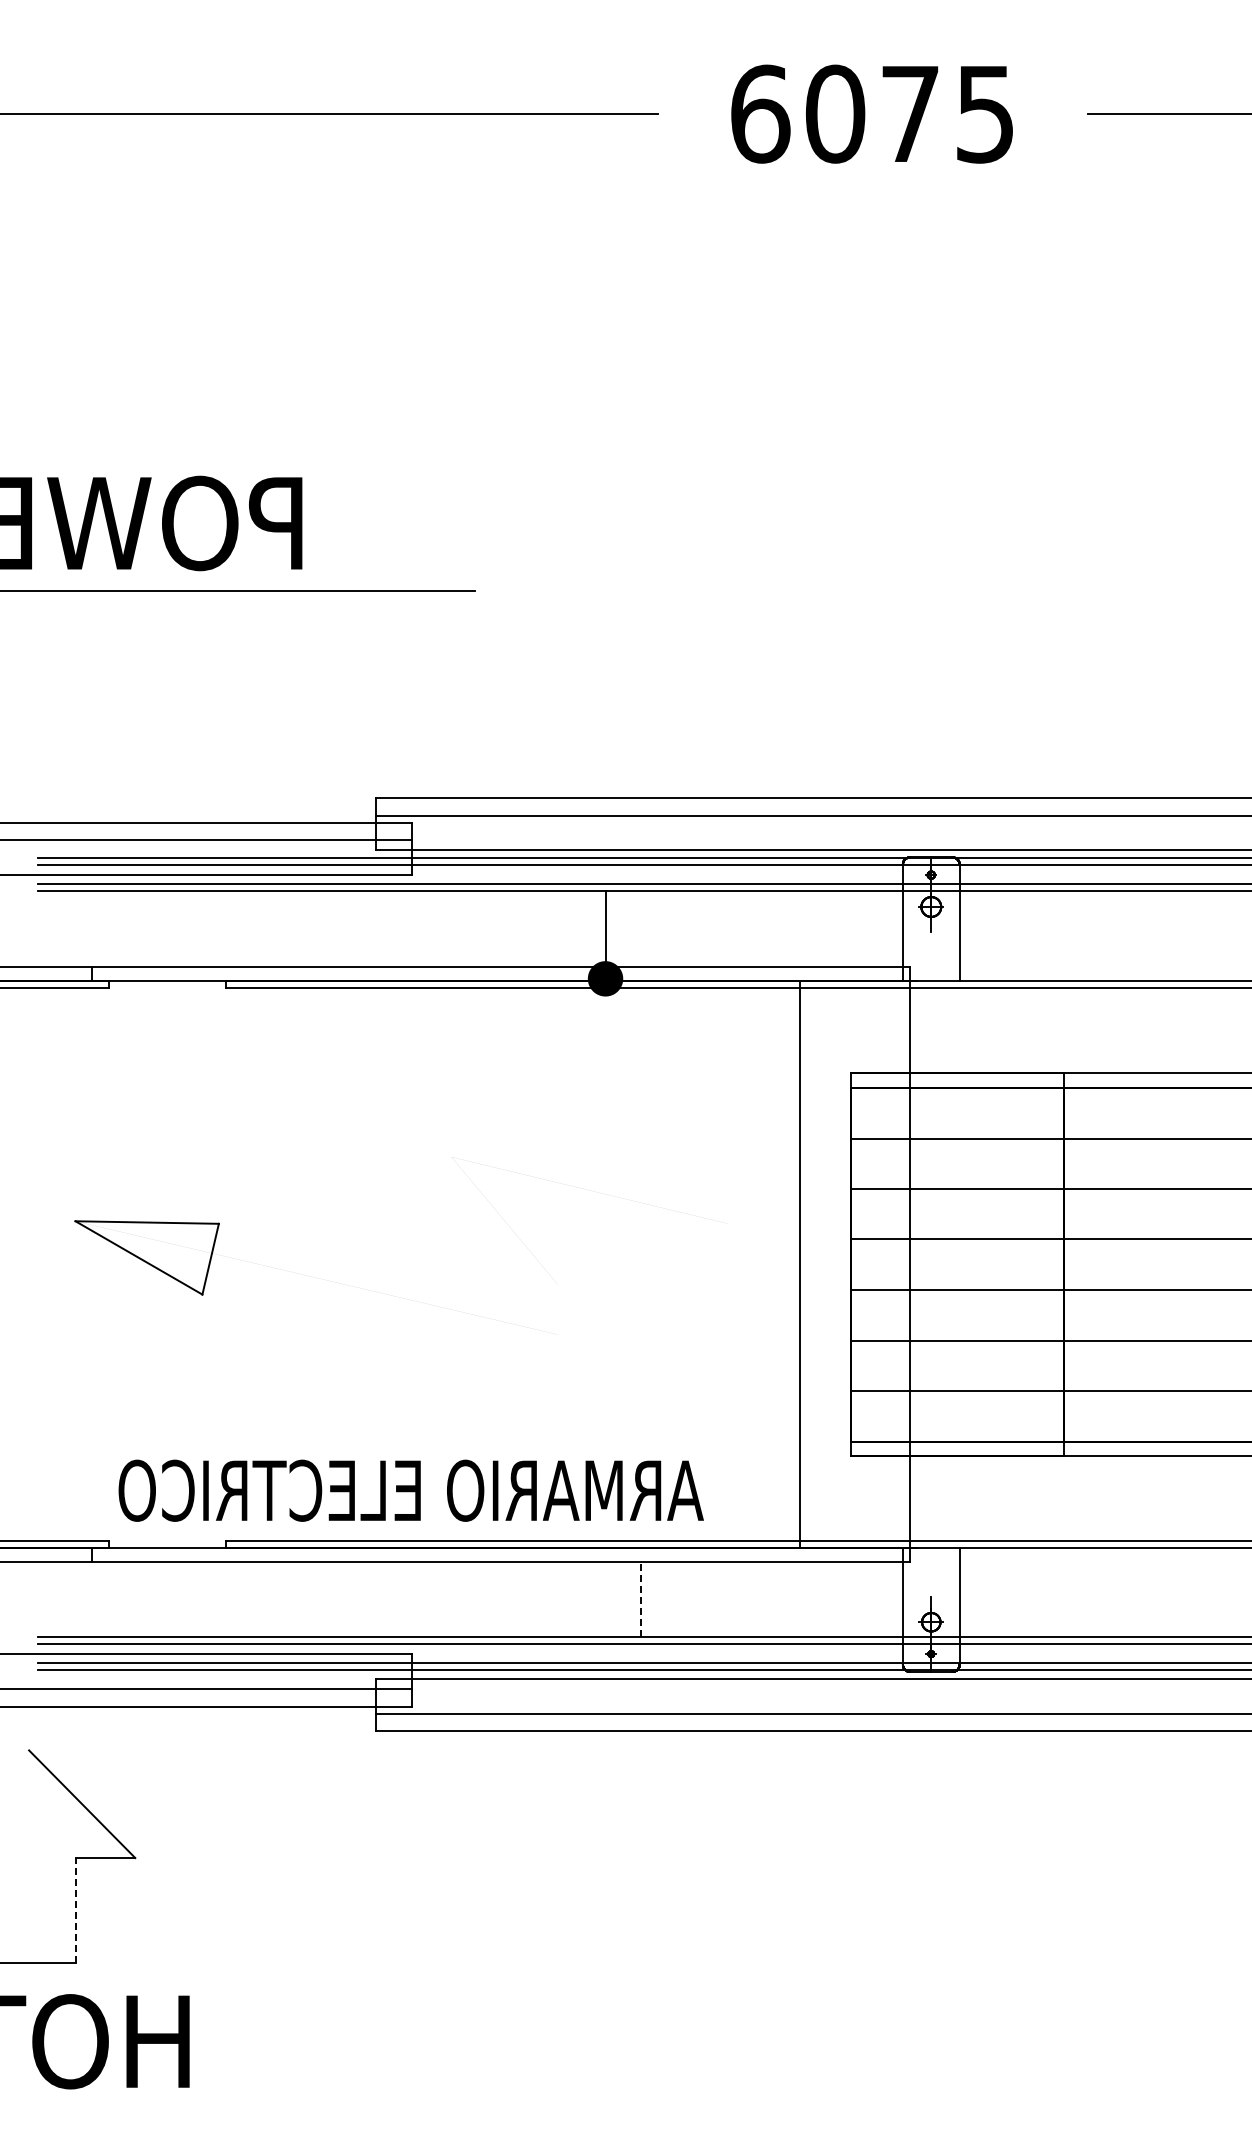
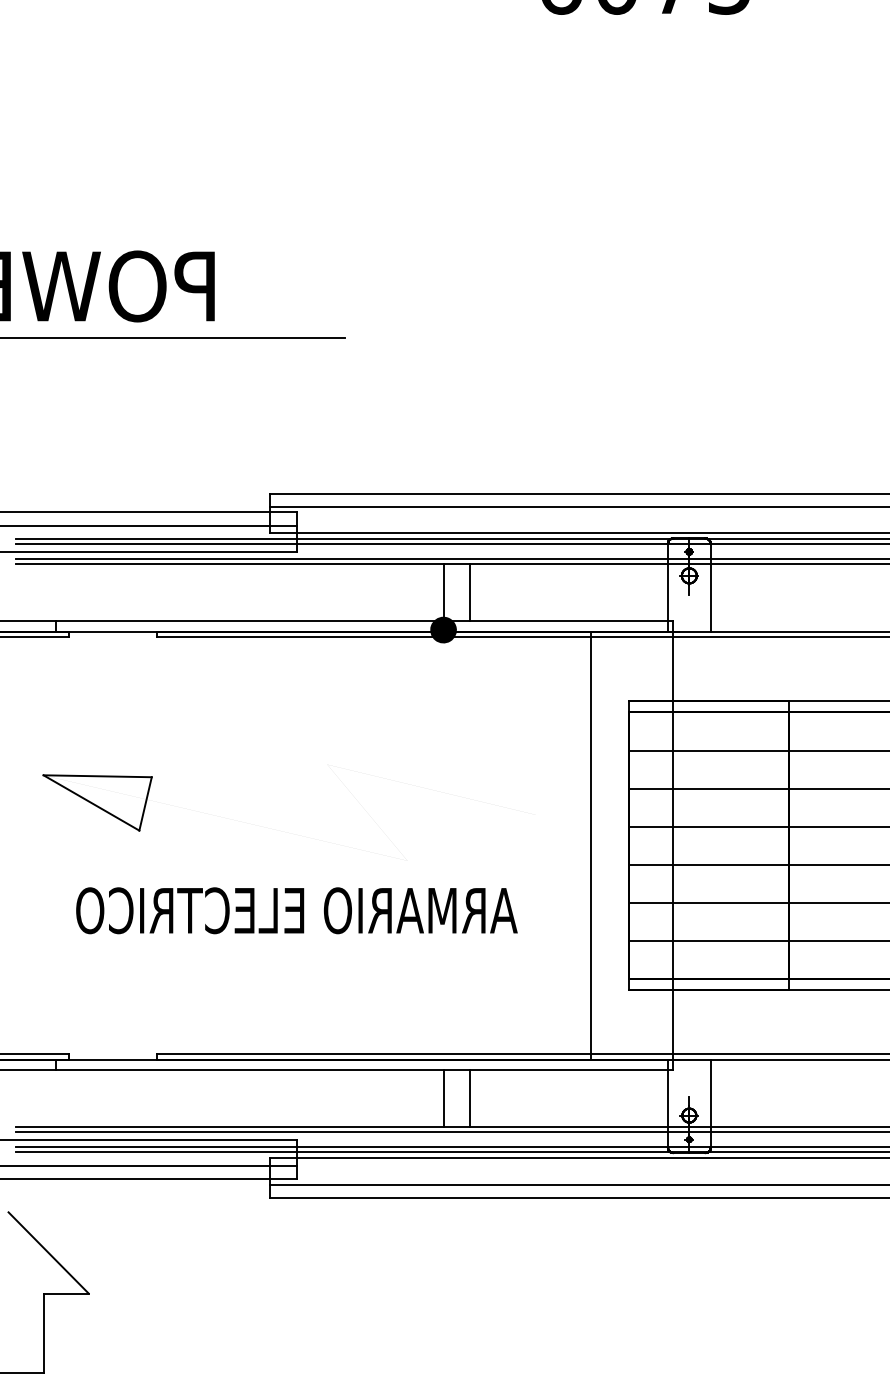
line: (640, 929) -> (469, 592), added
part: (146, 1257) -> (97, 802), moved
text: (410, 1490) -> (296, 910), moved
line: (605, 1599) -> (443, 1098), added
line: (640, 1599) -> (469, 1098), dashed -> solid
line: (75, 1909) -> (43, 1332), dashed -> solid

